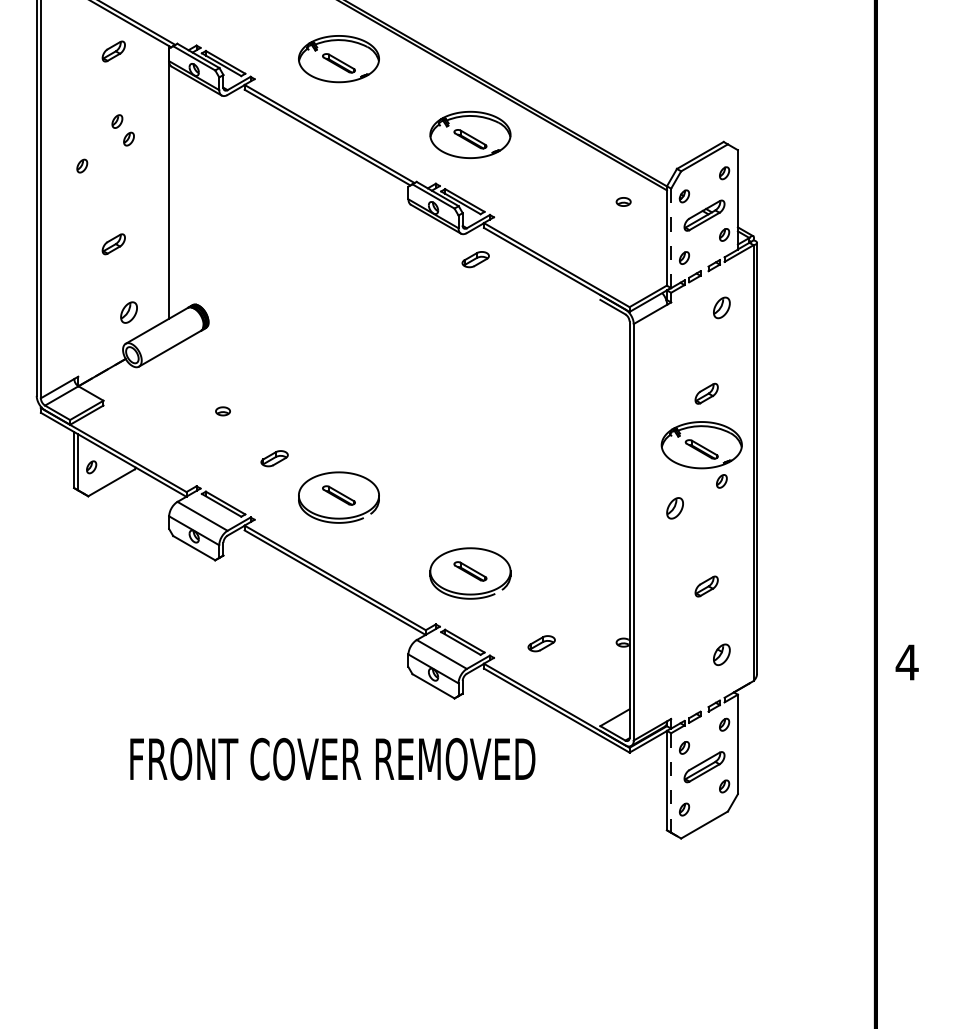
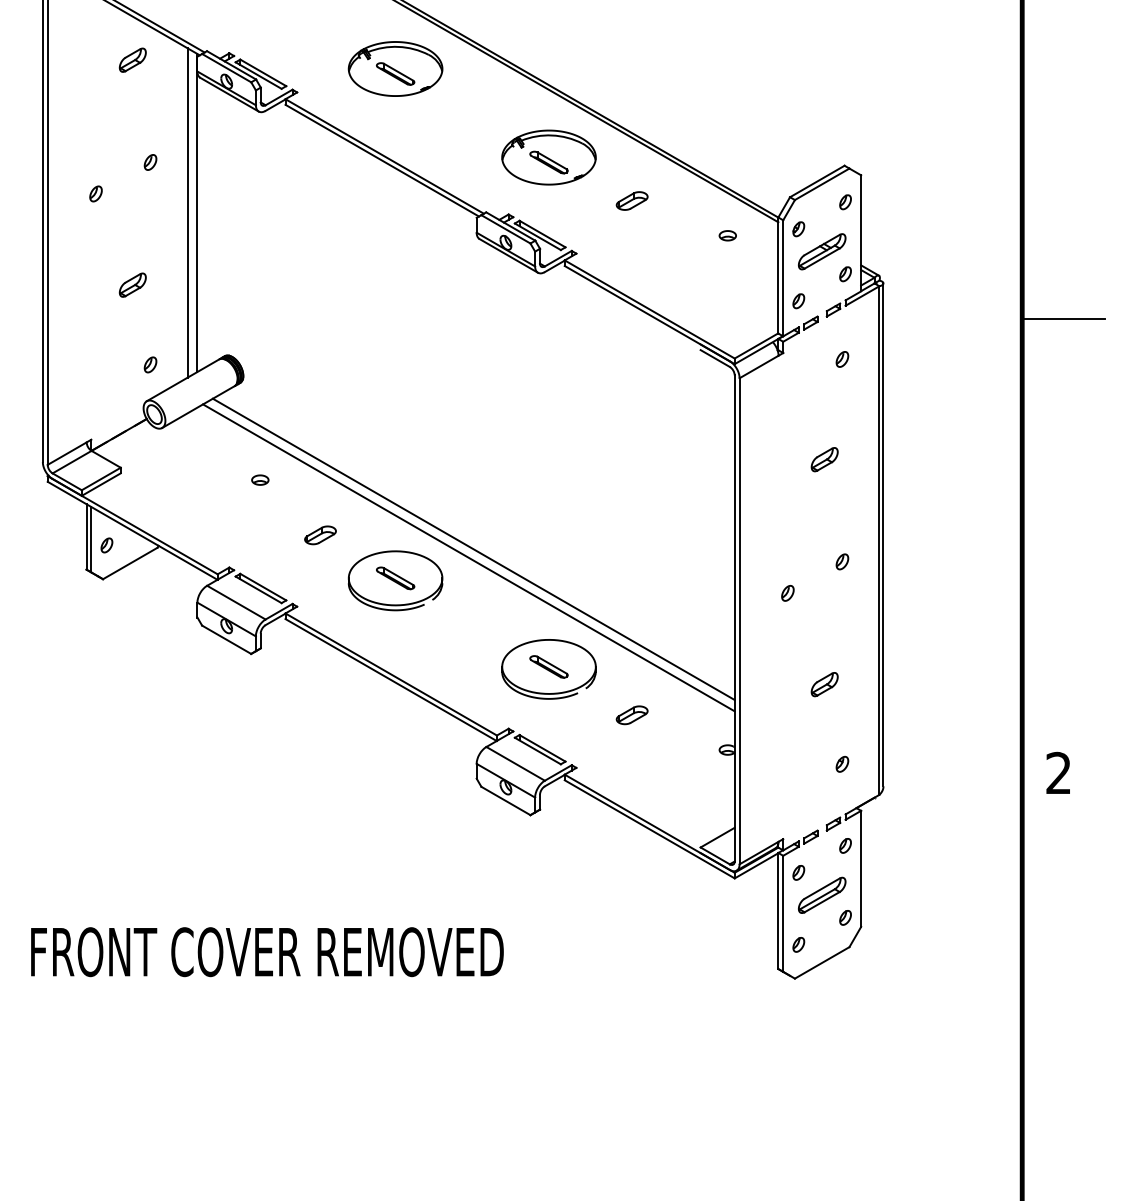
part: (116, 121) -> (136, 141), removed
line: (160, 182) -> (187, 212), added
line: (671, 237) -> (783, 277), dashed -> solid
part: (475, 259) -> (631, 200), moved
line: (911, 272) -> (1063, 318), added
part: (721, 307) -> (842, 359), size x0.62
part: (128, 312) -> (150, 364), size x0.62
part: (701, 445) -> (818, 519), removed
line: (405, 470) -> (473, 549), added
line: (401, 477) -> (468, 557), added
part: (674, 508) -> (787, 593), size x0.62
part: (541, 643) -> (631, 715), moved
part: (721, 655) -> (842, 764), size x0.62
text: (907, 661) -> (1058, 772), 4 -> 2
text: (332, 759) -> (267, 952), moved
line: (671, 782) -> (783, 913), dashed -> solid

